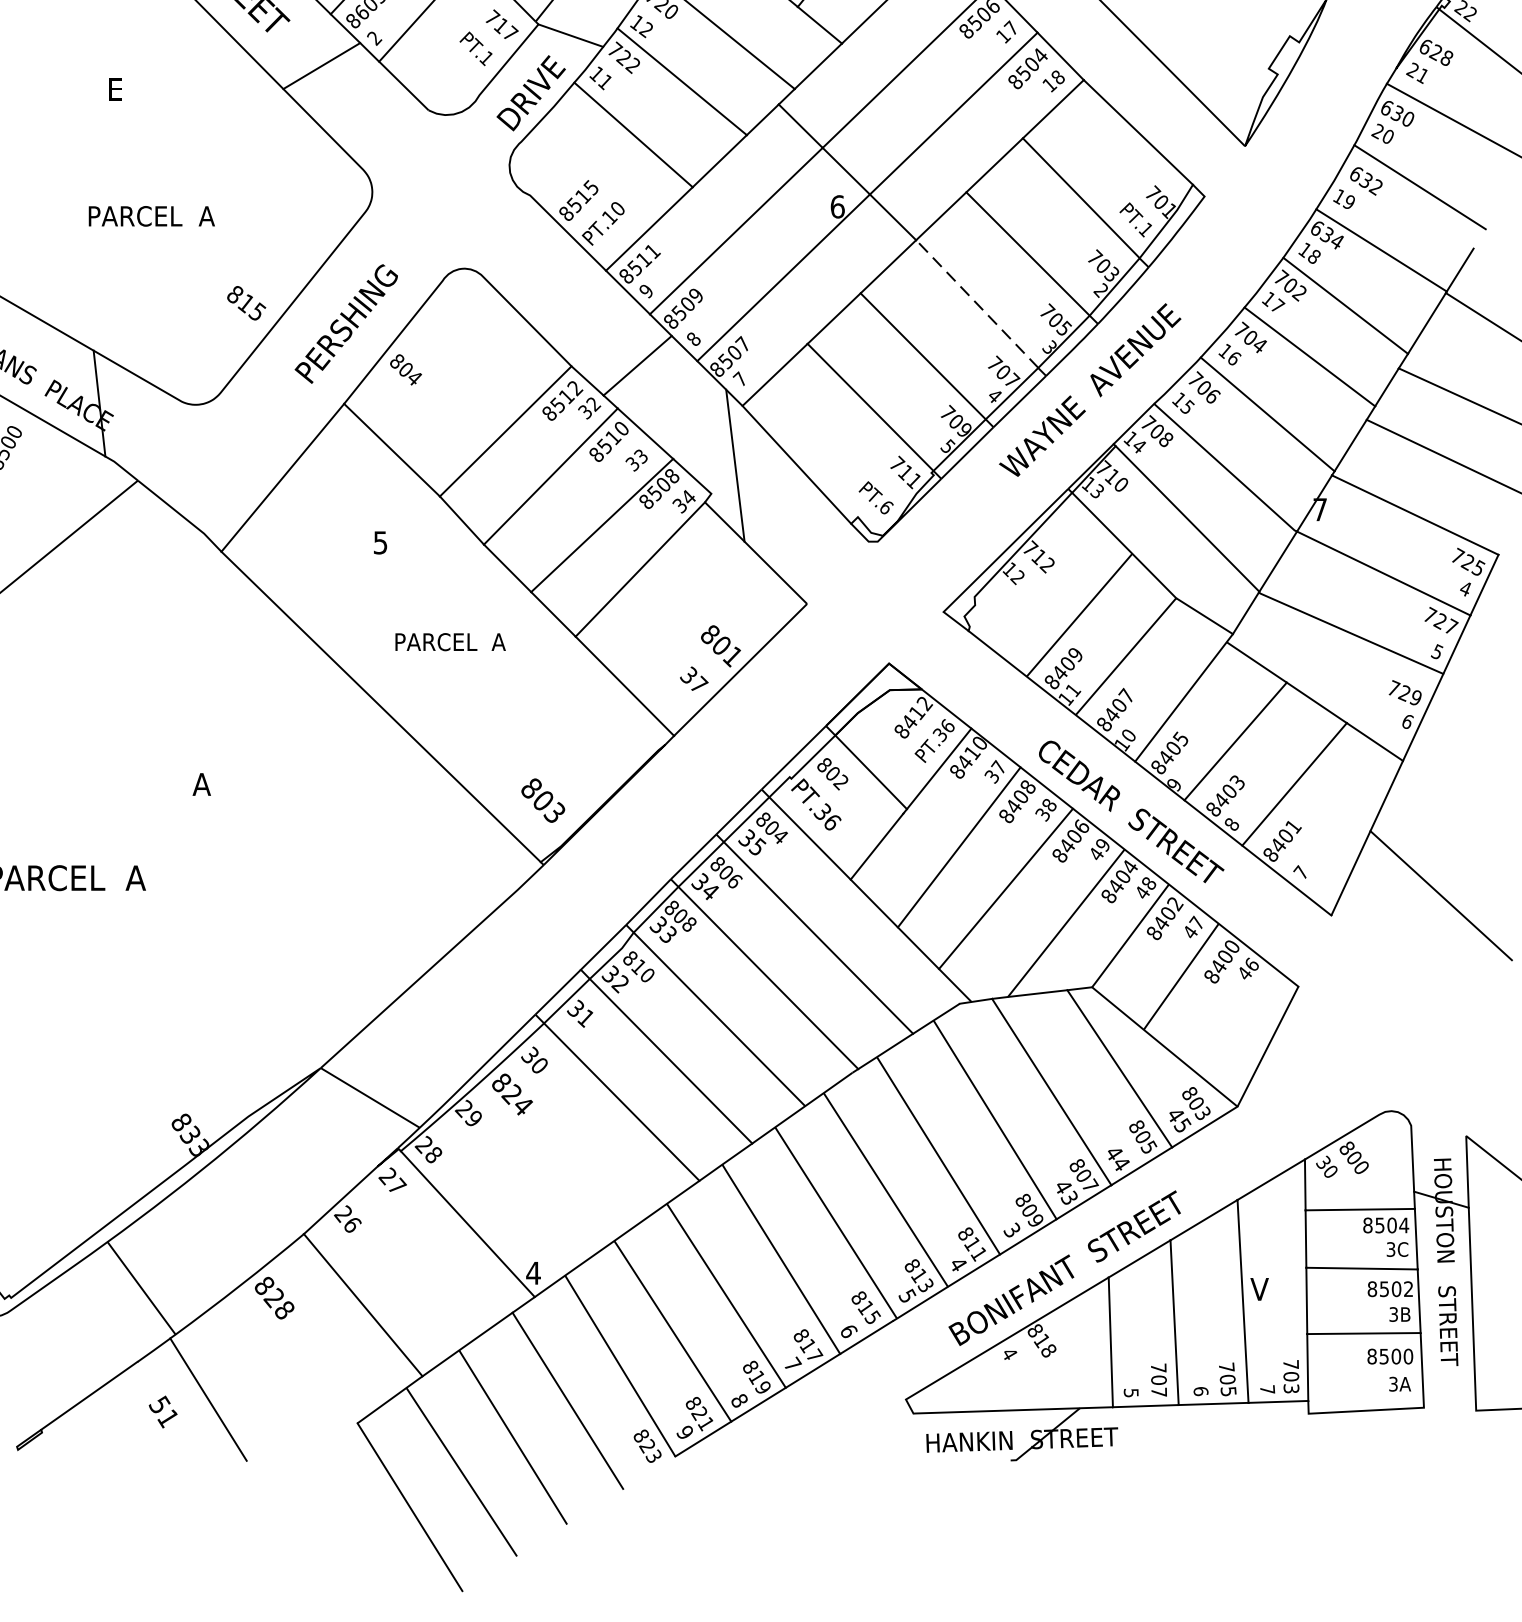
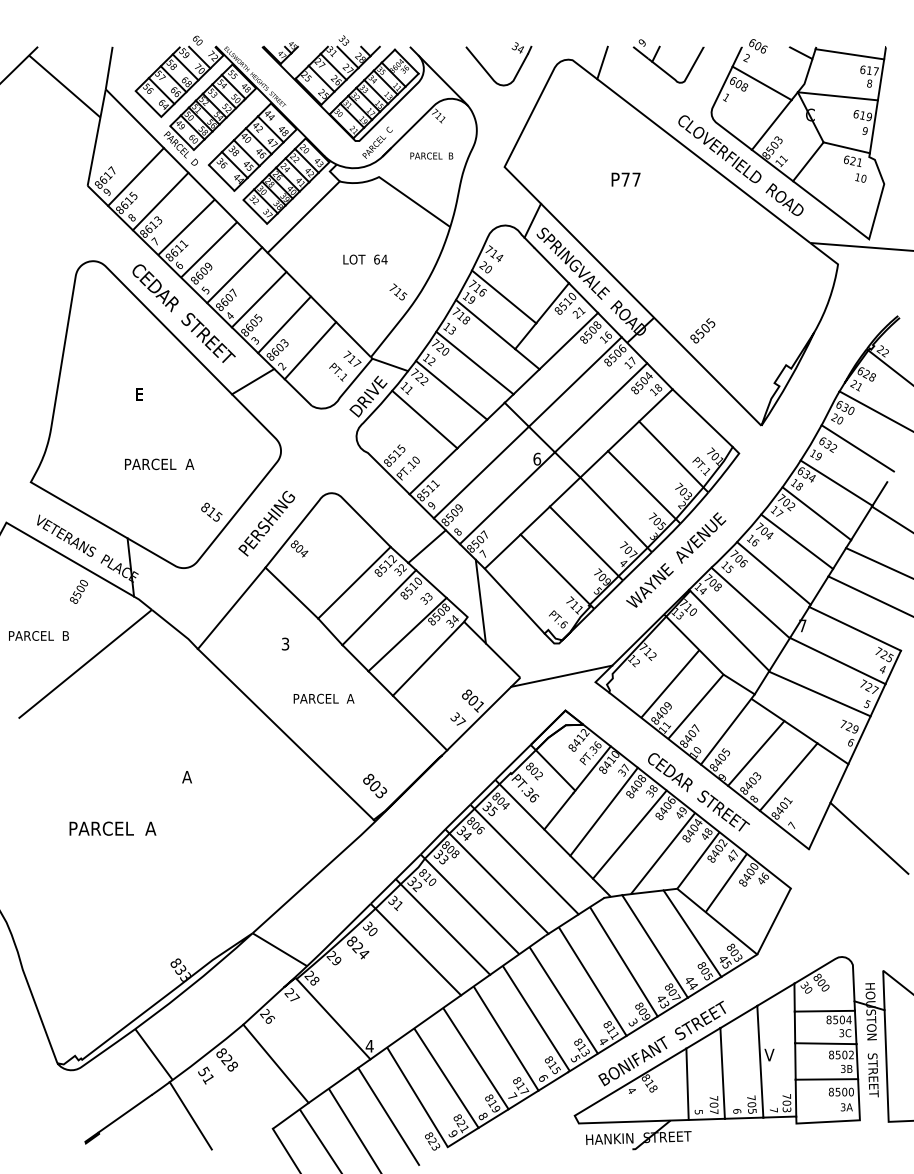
line: (978, 303) -> (614, 512), dashed -> solid
text: (380, 541) -> (285, 643), 5 -> 3
line: (881, 599) -> (561, 675), added
text: (162, 1411) -> (205, 1075), moved

